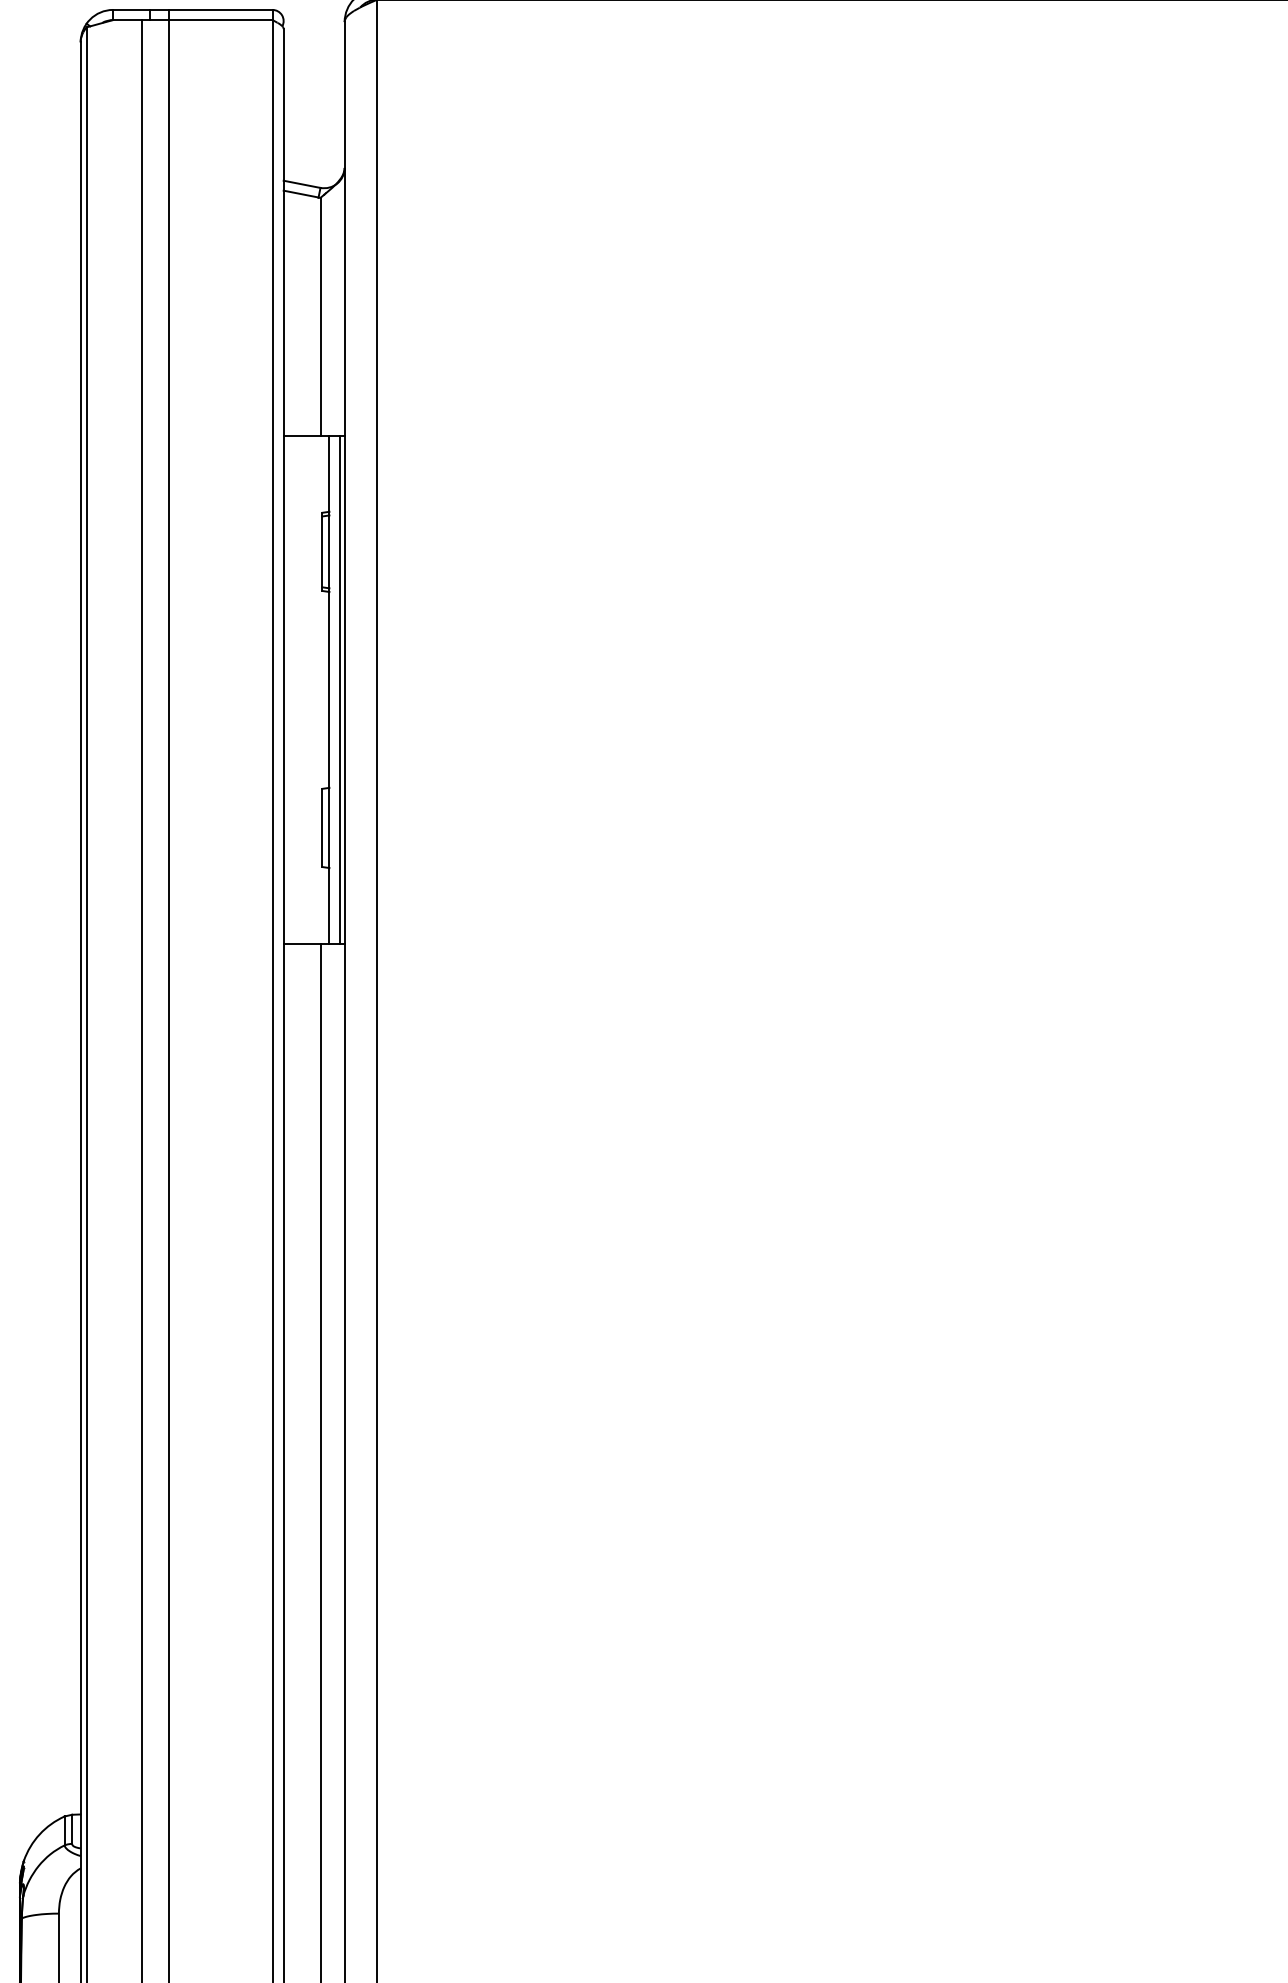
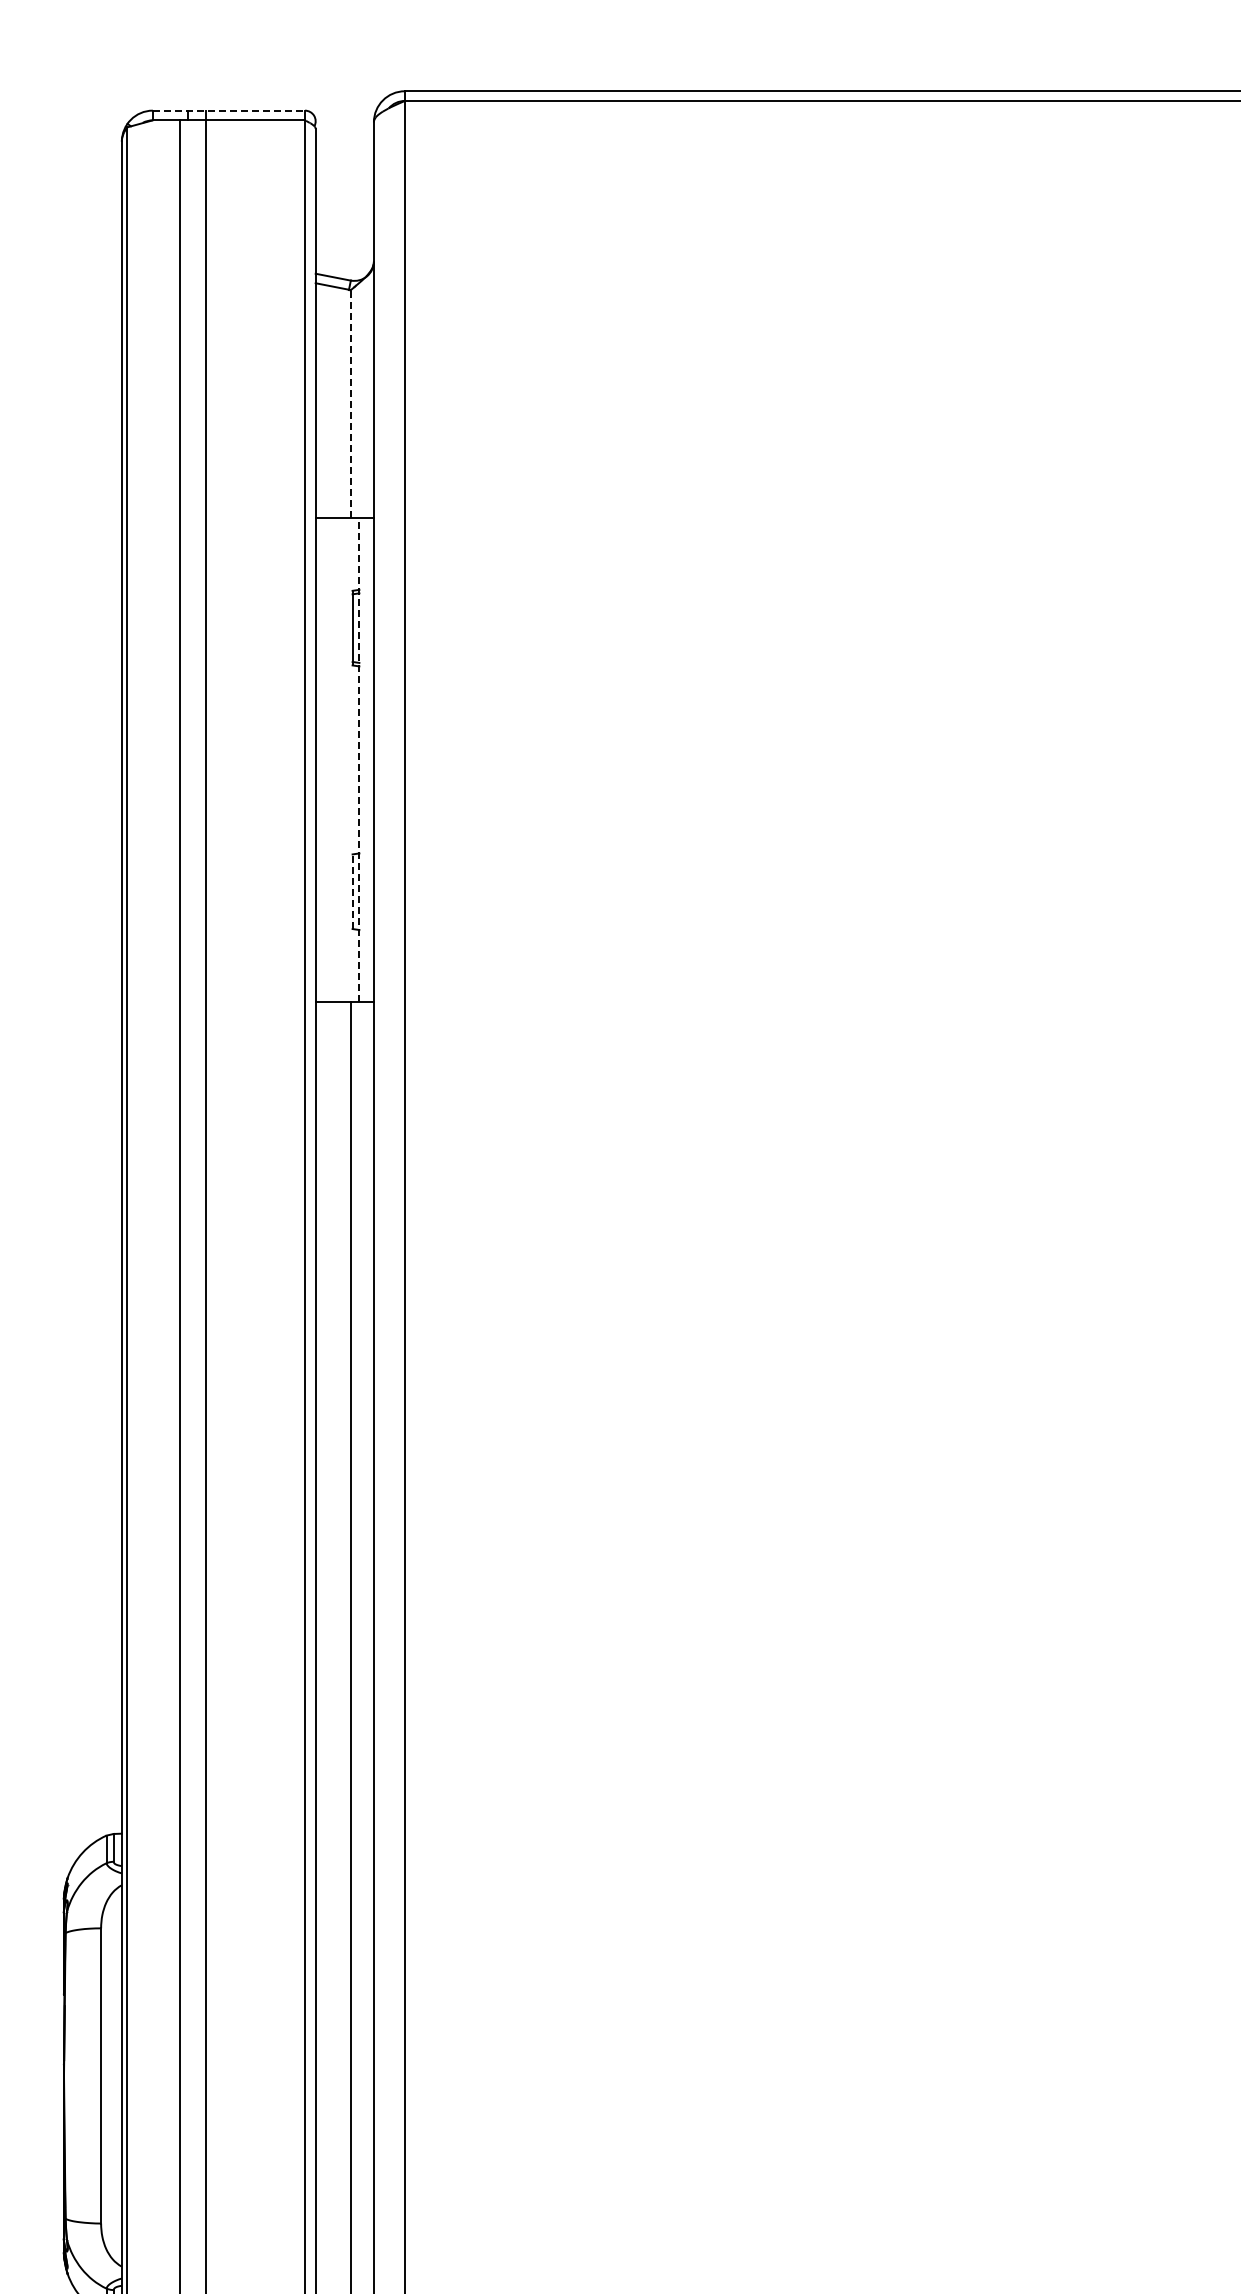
line: (193, 9) -> (229, 110), solid -> dashed
line: (320, 316) -> (350, 403), solid -> dashed
line: (329, 689) -> (359, 759), solid -> dashed
line: (340, 689) -> (369, 759), removed
line: (322, 827) -> (352, 891), solid -> dashed

